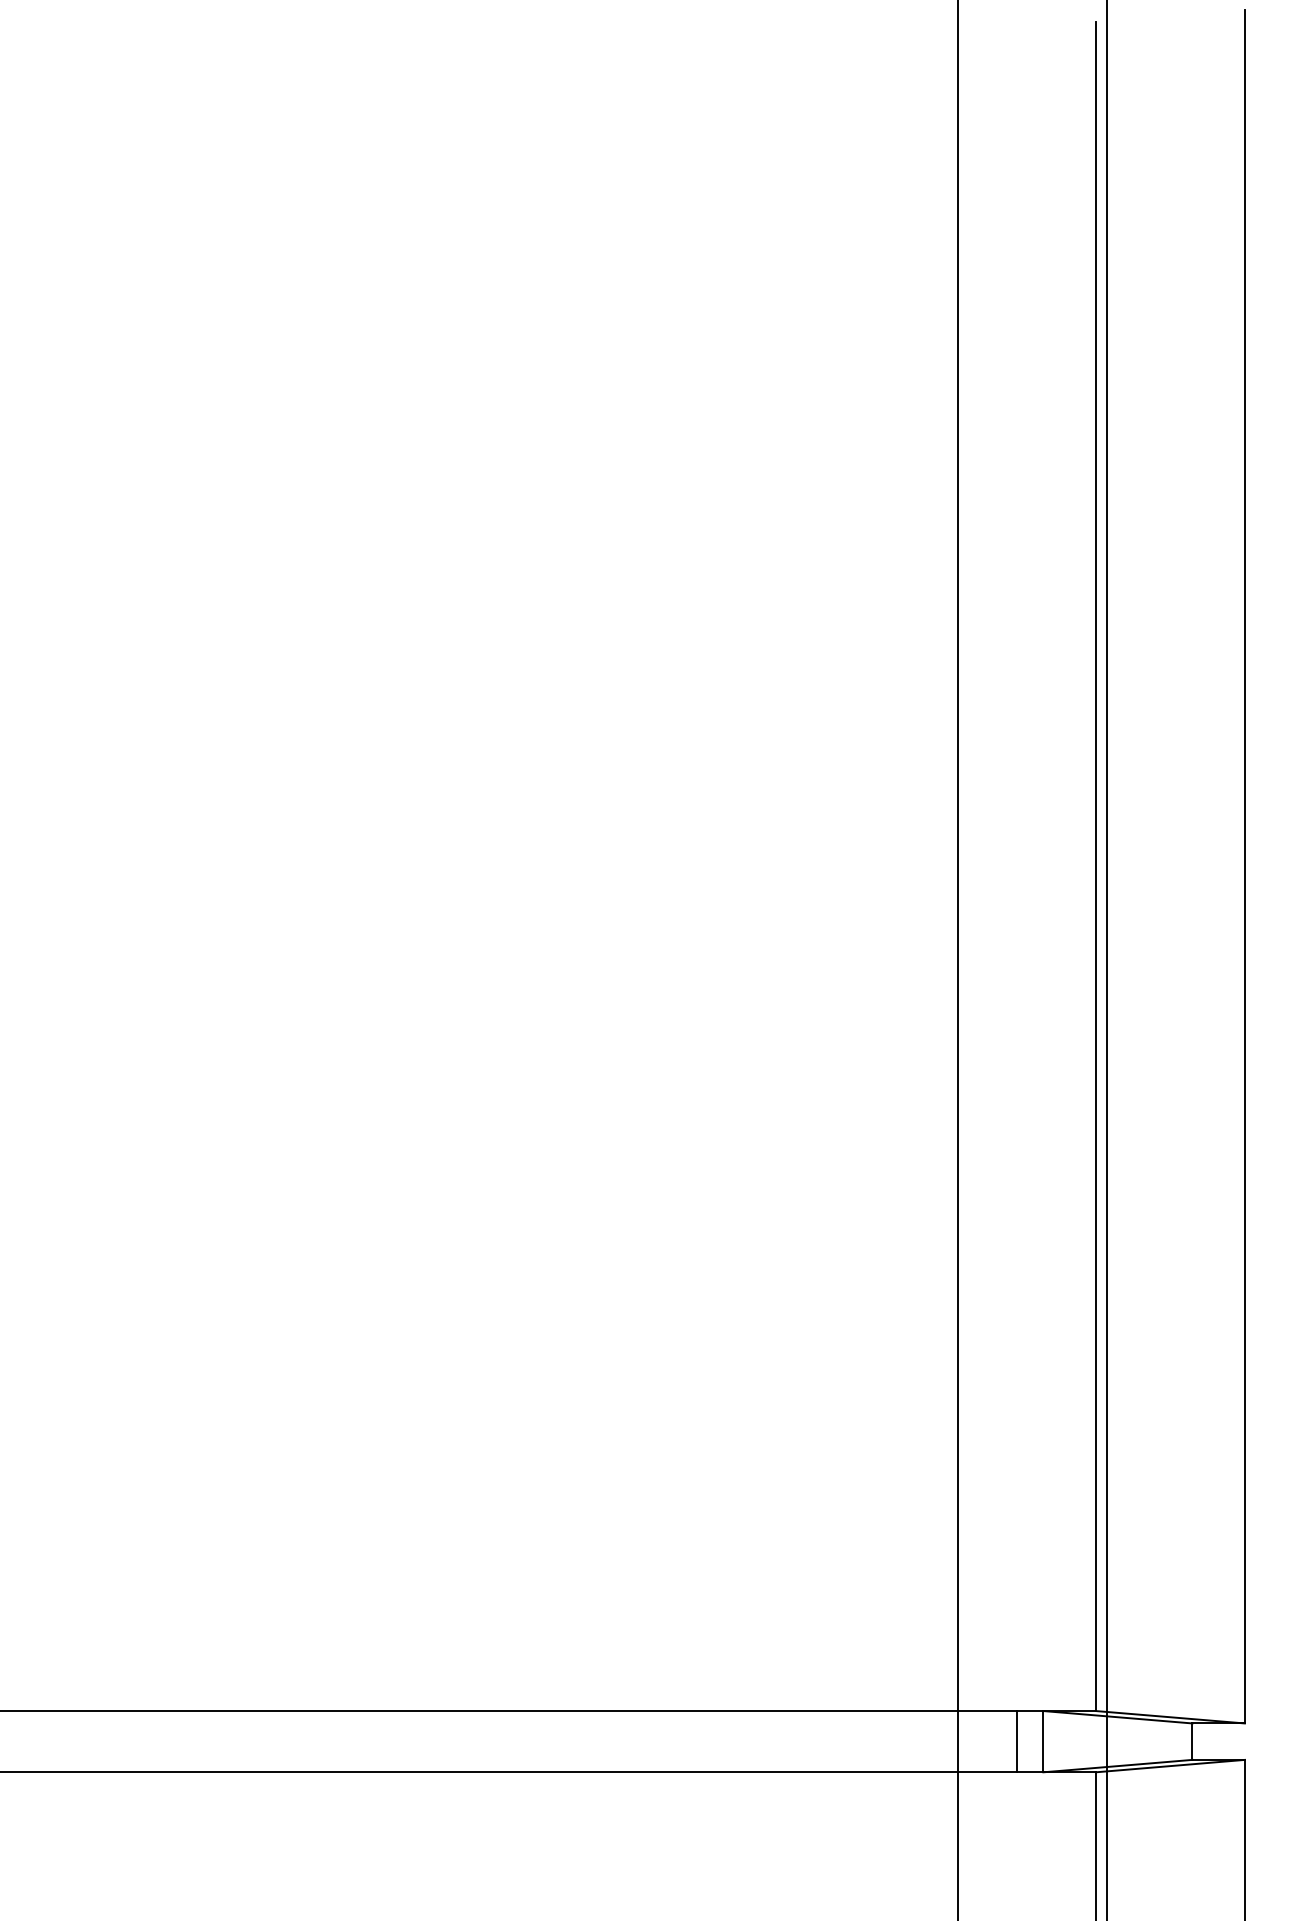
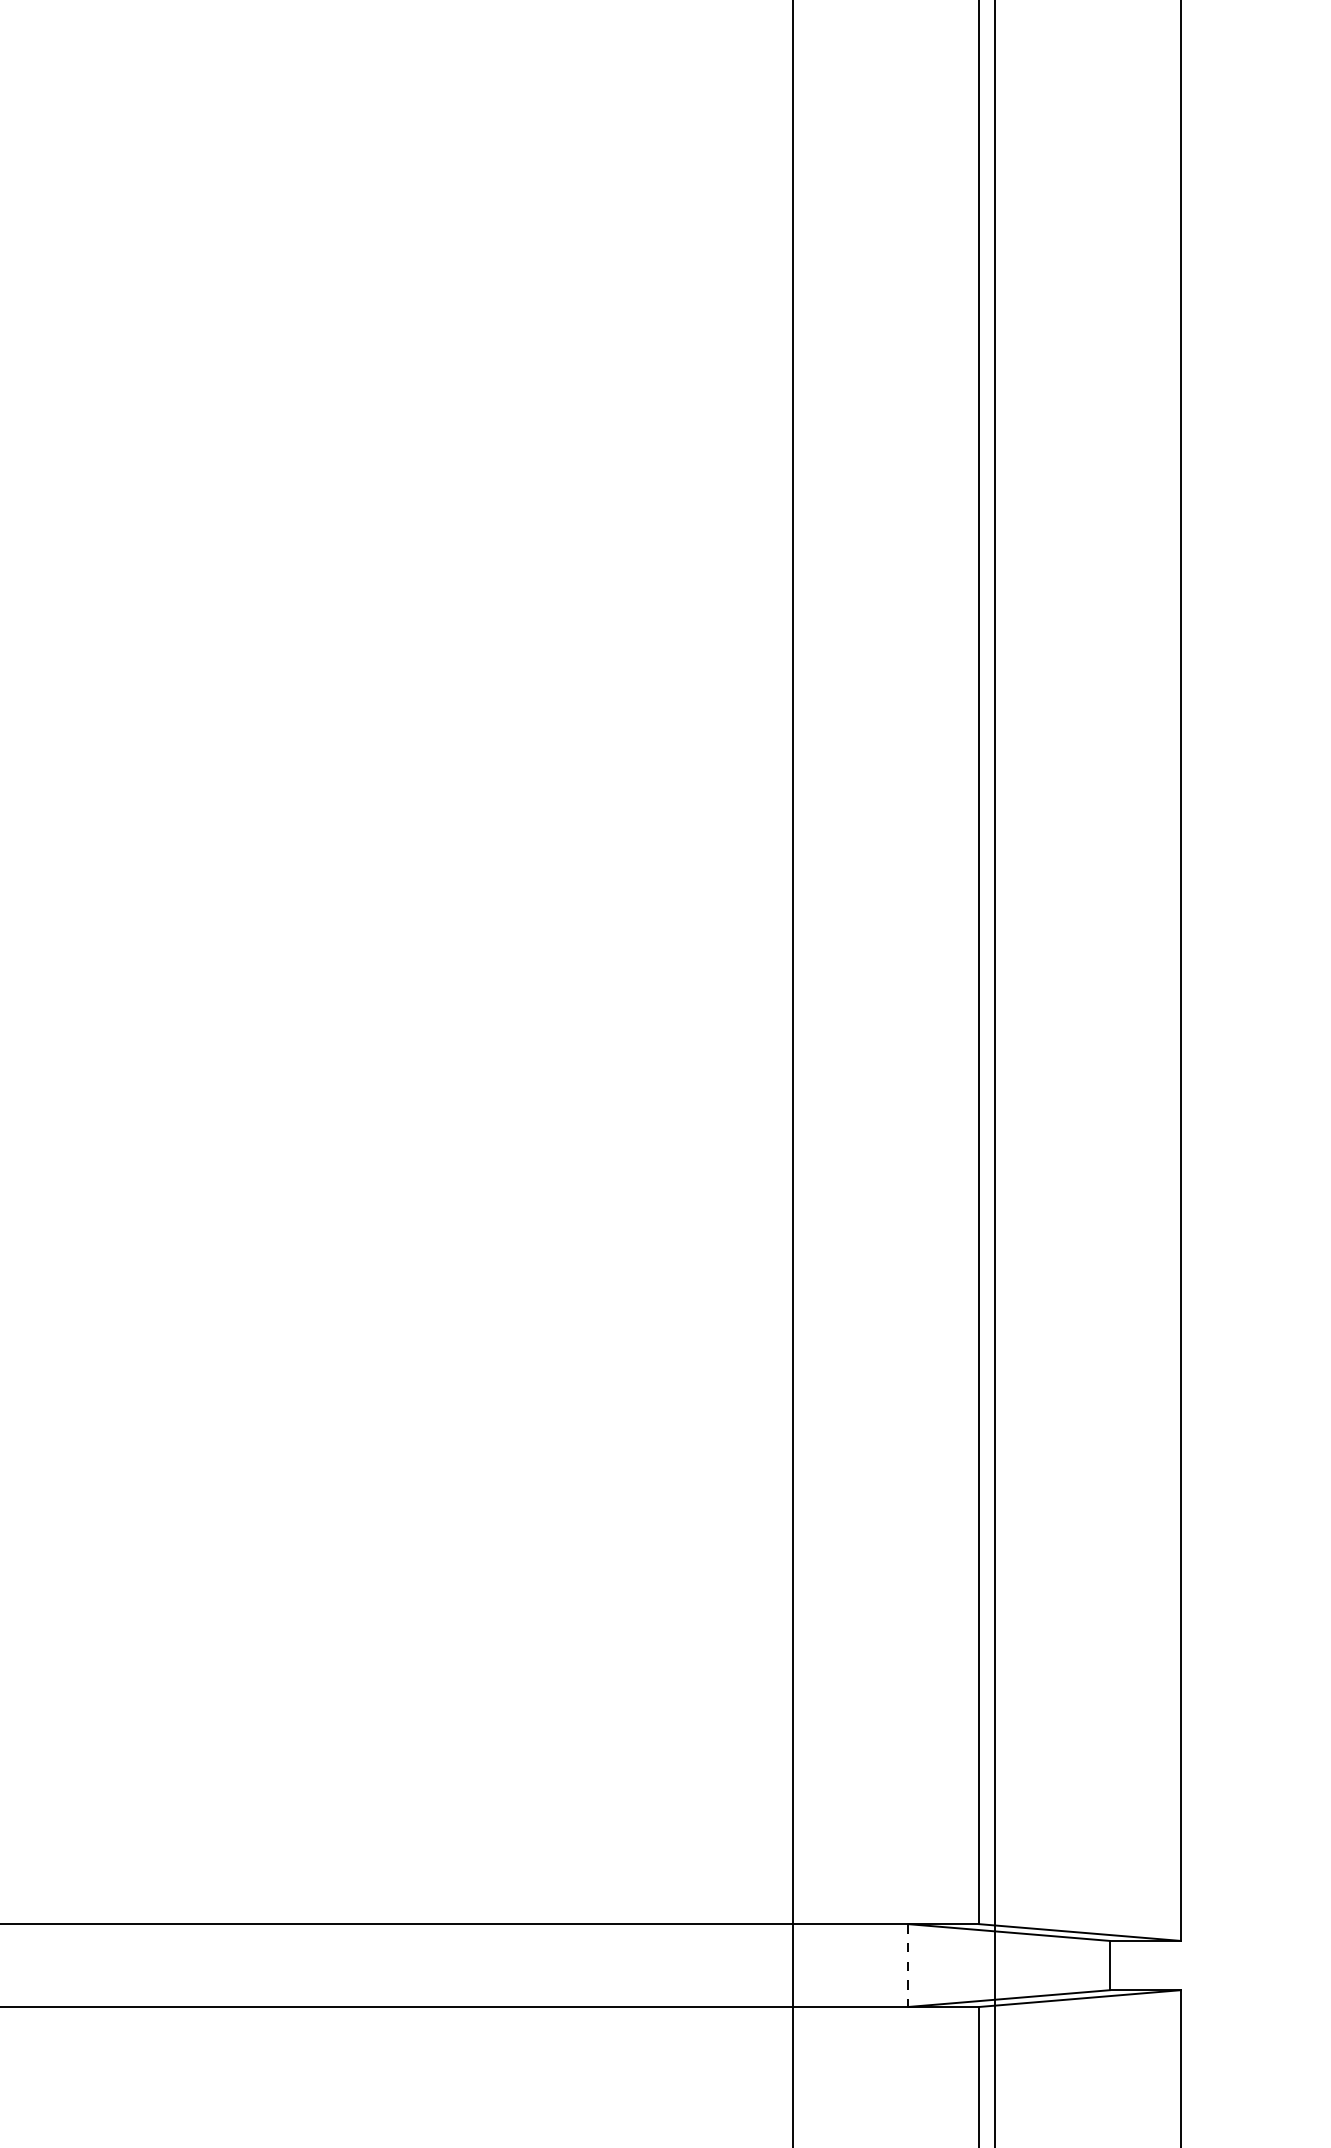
line: (1017, 1741) -> (873, 1965), removed
line: (1043, 1741) -> (908, 1965), solid -> dashed

